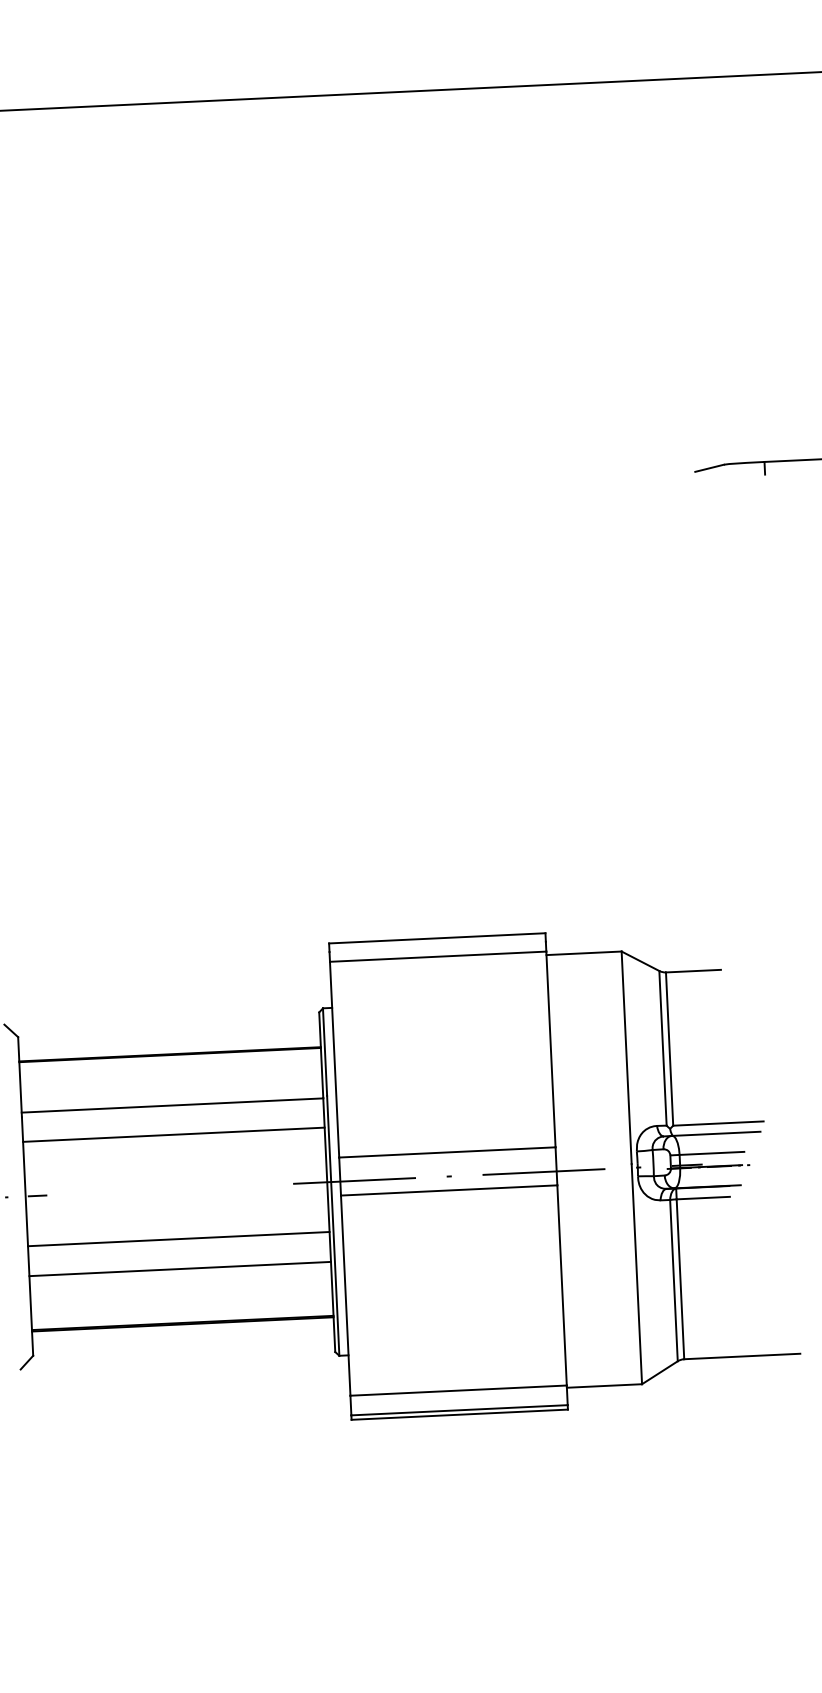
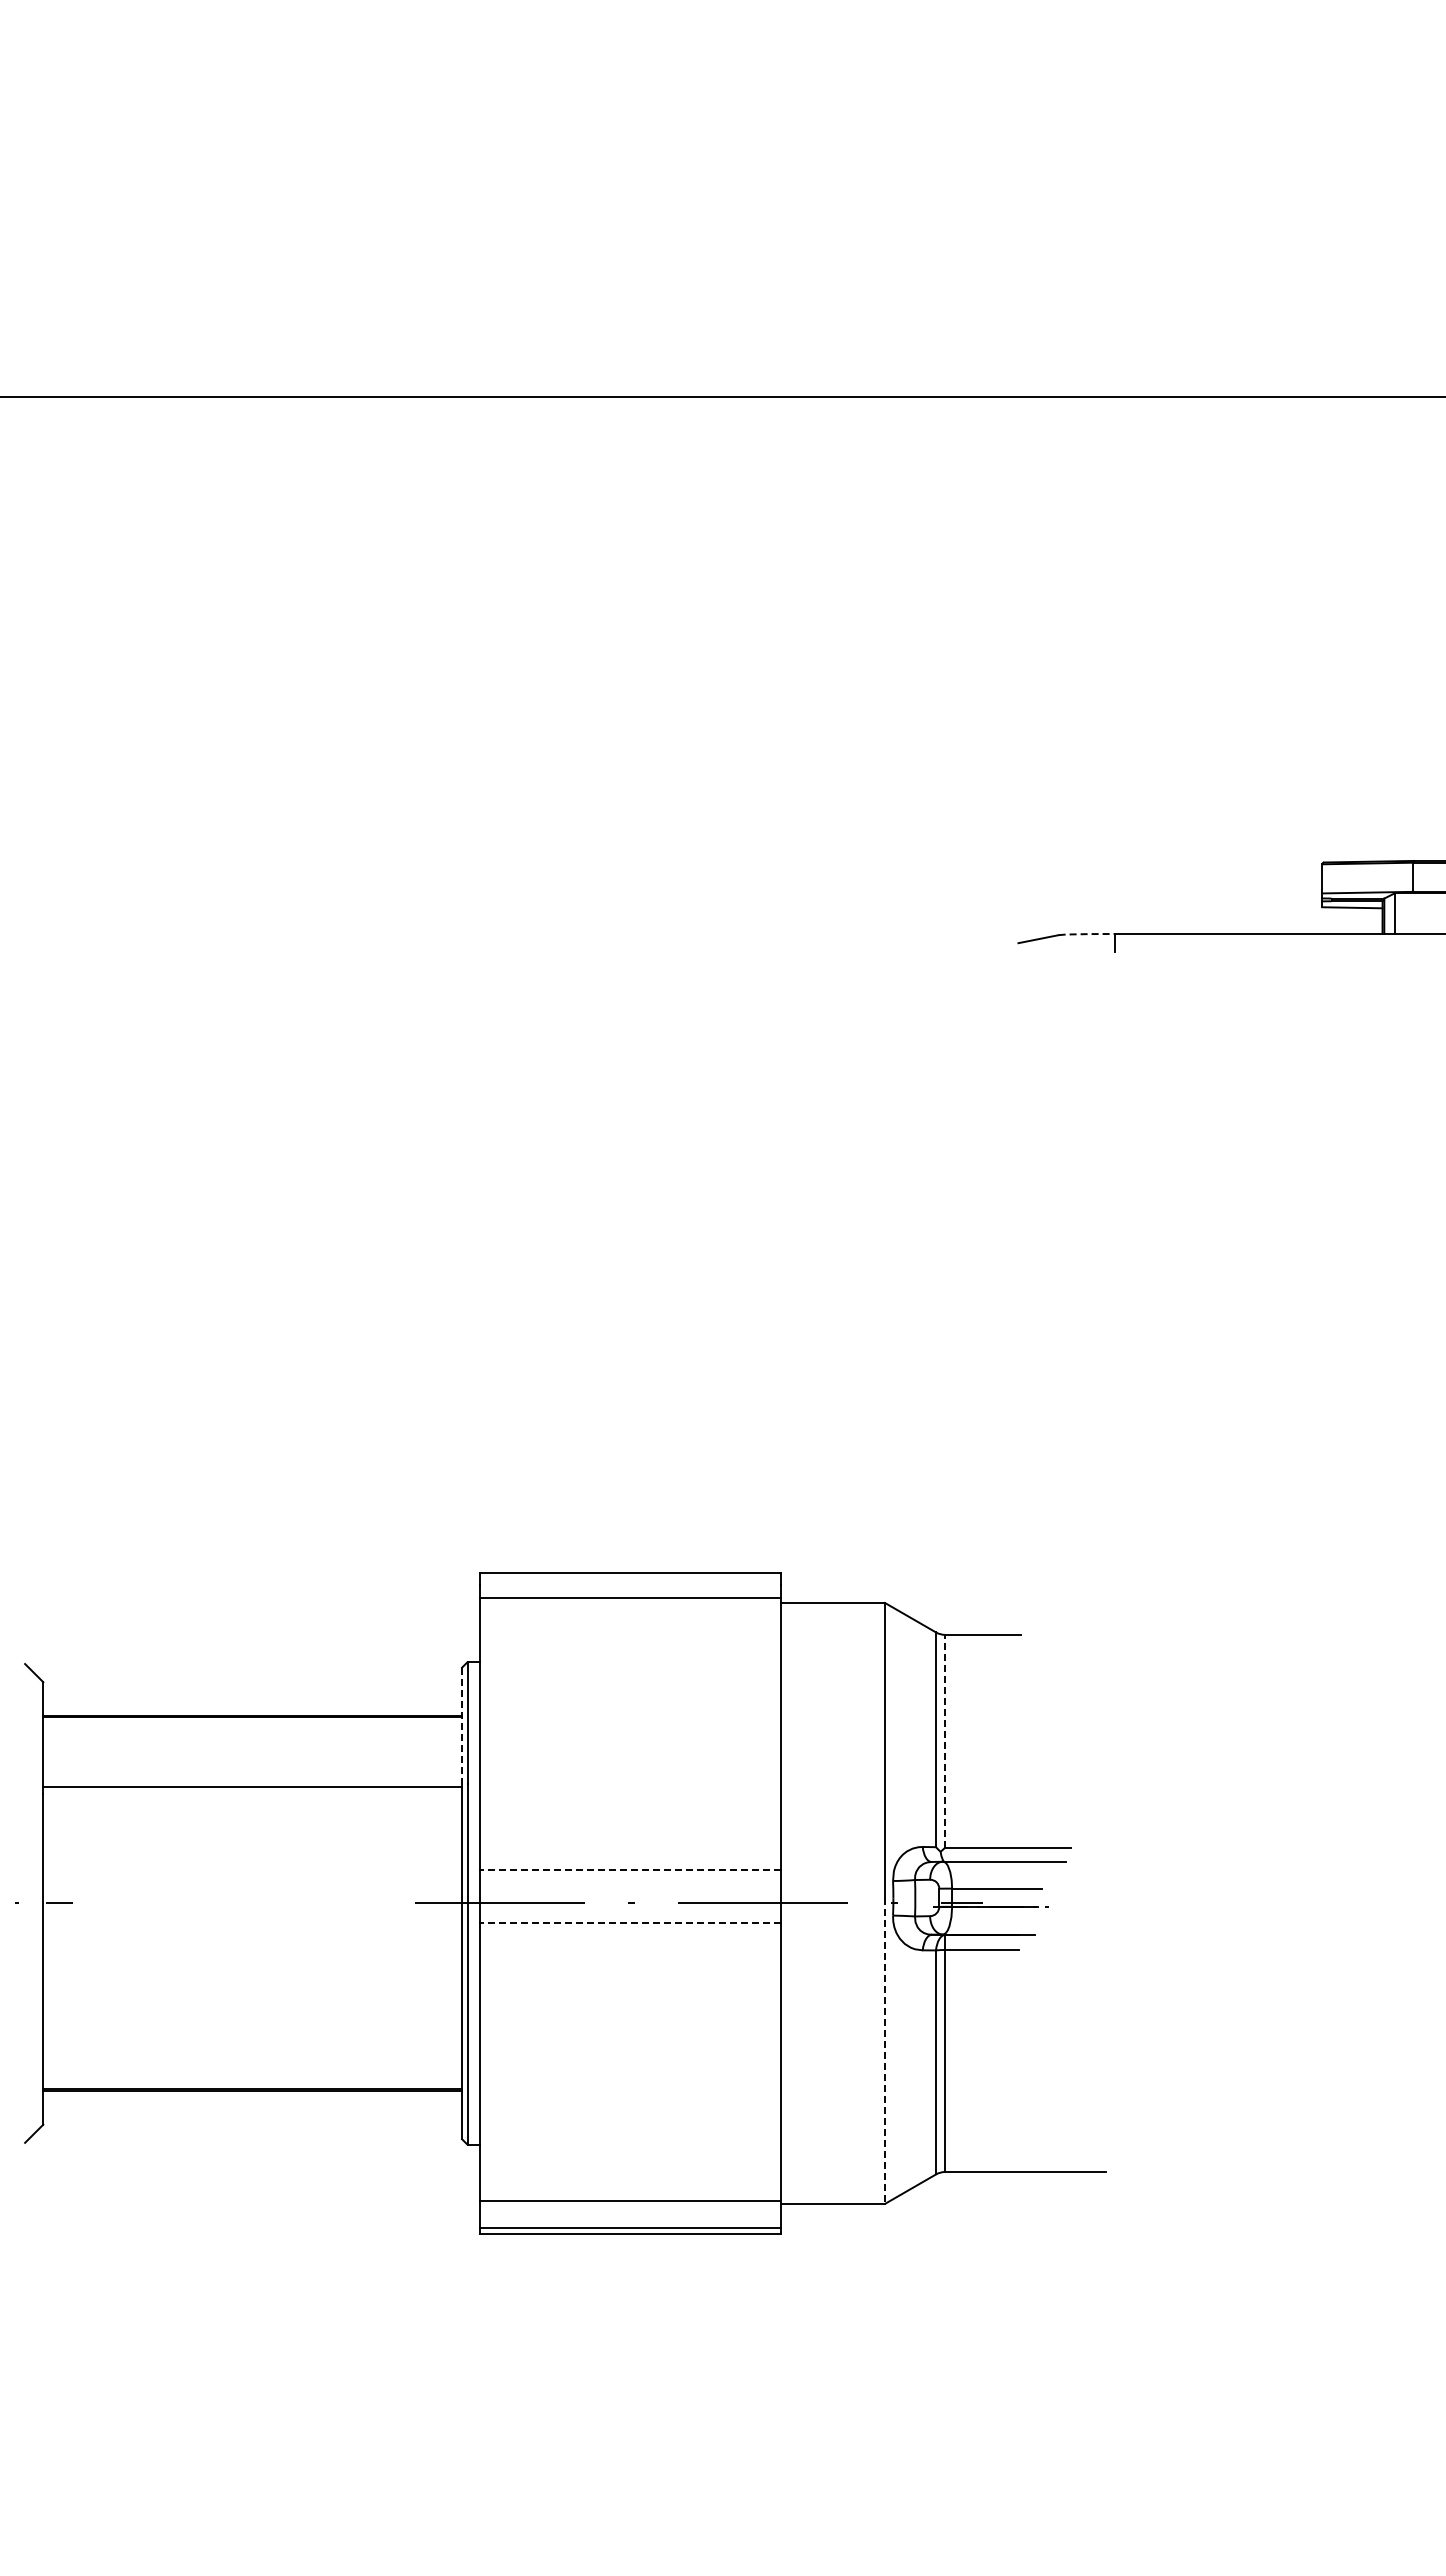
line: (743, 463) -> (1086, 934), solid -> dashed
line: (669, 1048) -> (945, 1740), solid -> dashed
line: (321, 1055) -> (462, 1727), solid -> dashed
line: (173, 1134) -> (252, 1827), removed
line: (447, 1152) -> (630, 1869), solid -> dashed
line: (449, 1190) -> (630, 1922), solid -> dashed
line: (178, 1239) -> (252, 1972), removed
line: (180, 1269) -> (252, 2014), removed
line: (637, 1274) -> (885, 2051), solid -> dashed

